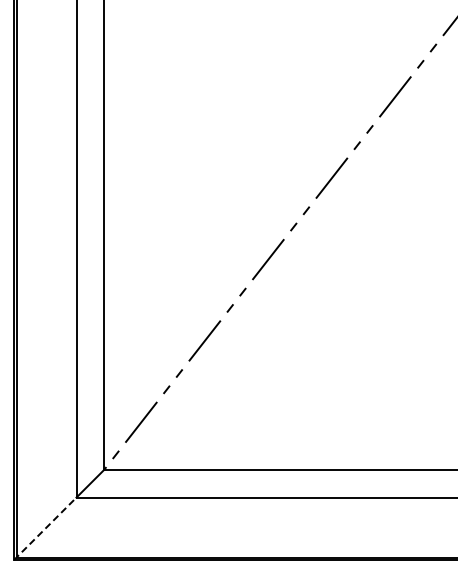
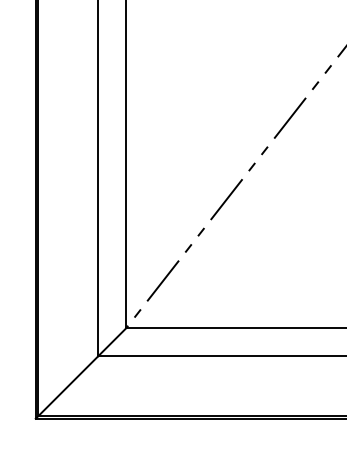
line: (45, 528) -> (67, 387), dashed -> solid

